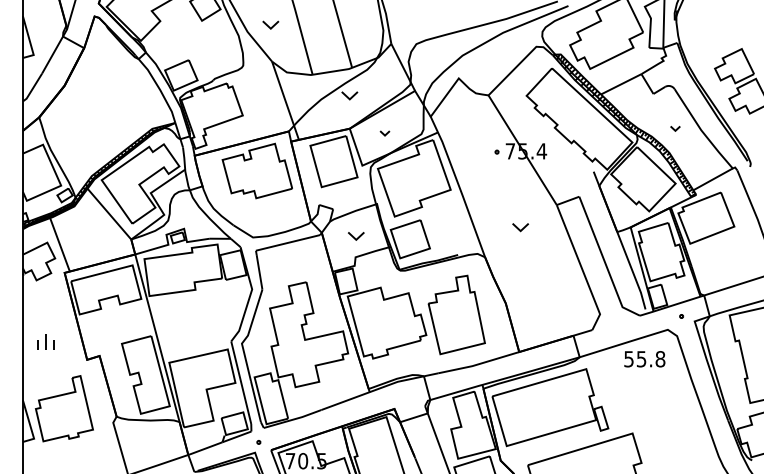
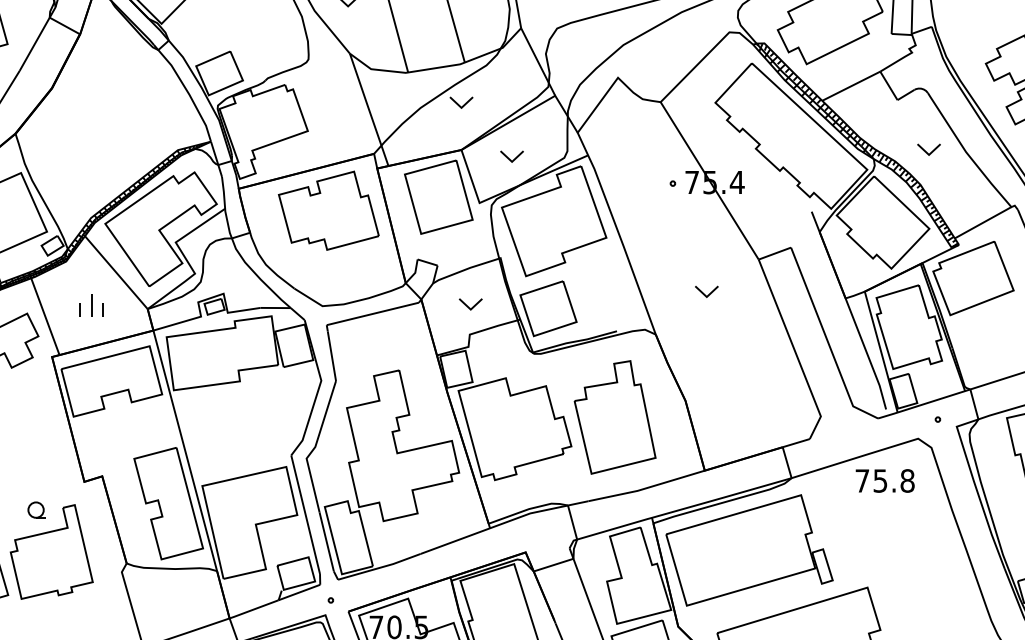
part: (675, 128) -> (929, 149), size x1.67
part: (384, 133) -> (511, 156), size x1.67
part: (45, 341) -> (90, 304), moved
text: (628, 359) -> (861, 481), 55.8 -> 75.8
part: (53, 379) -> (36, 510), added

